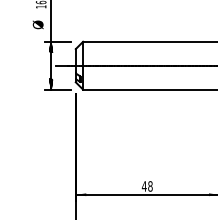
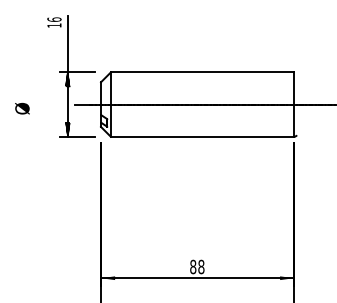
text: (38, 24) -> (22, 108), moved
text: (143, 186) -> (192, 266), 48 -> 88

